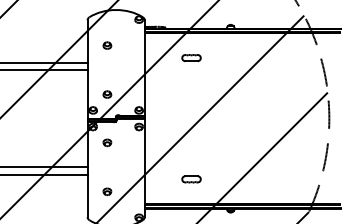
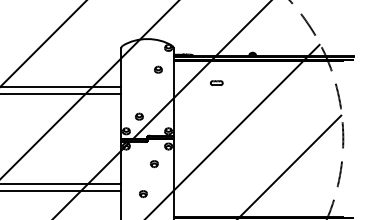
part: (107, 45) -> (158, 69), moved
part: (191, 57) -> (216, 82), size x0.7
part: (107, 143) -> (154, 164), moved
part: (191, 179) -> (216, 194), removed
part: (107, 192) -> (143, 194), moved

